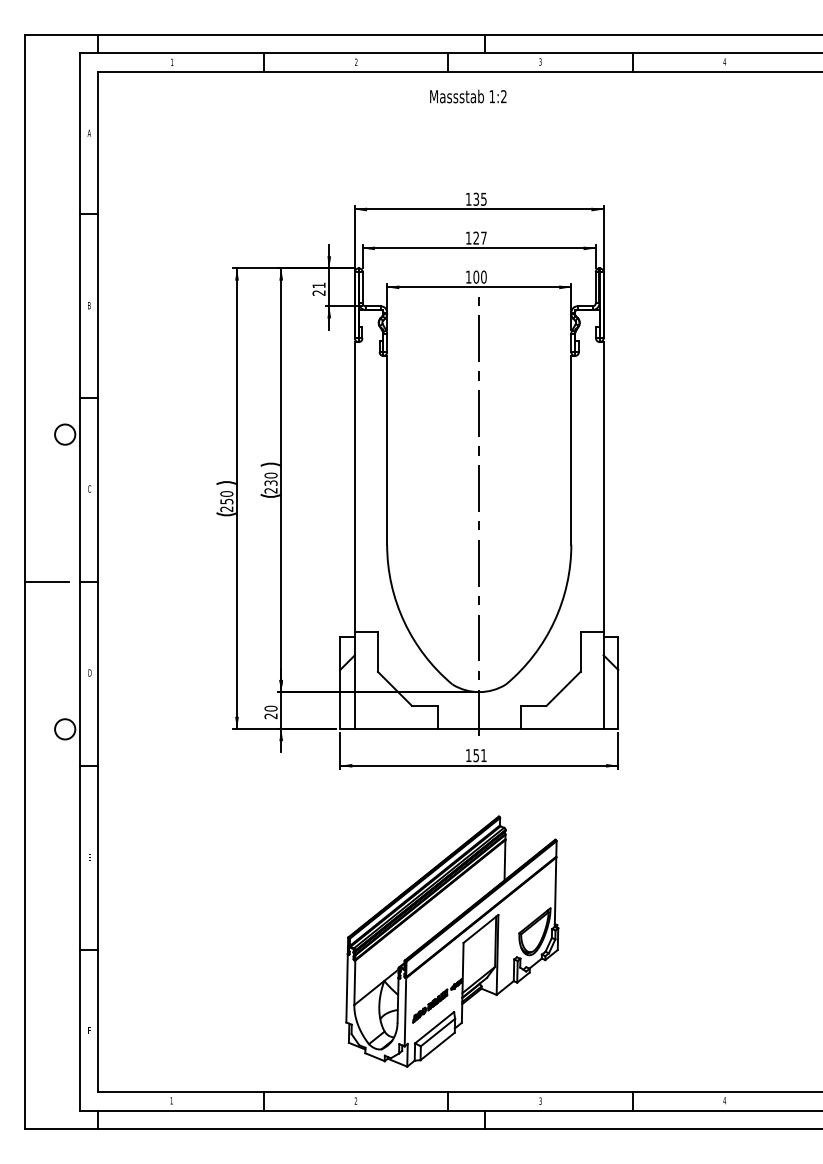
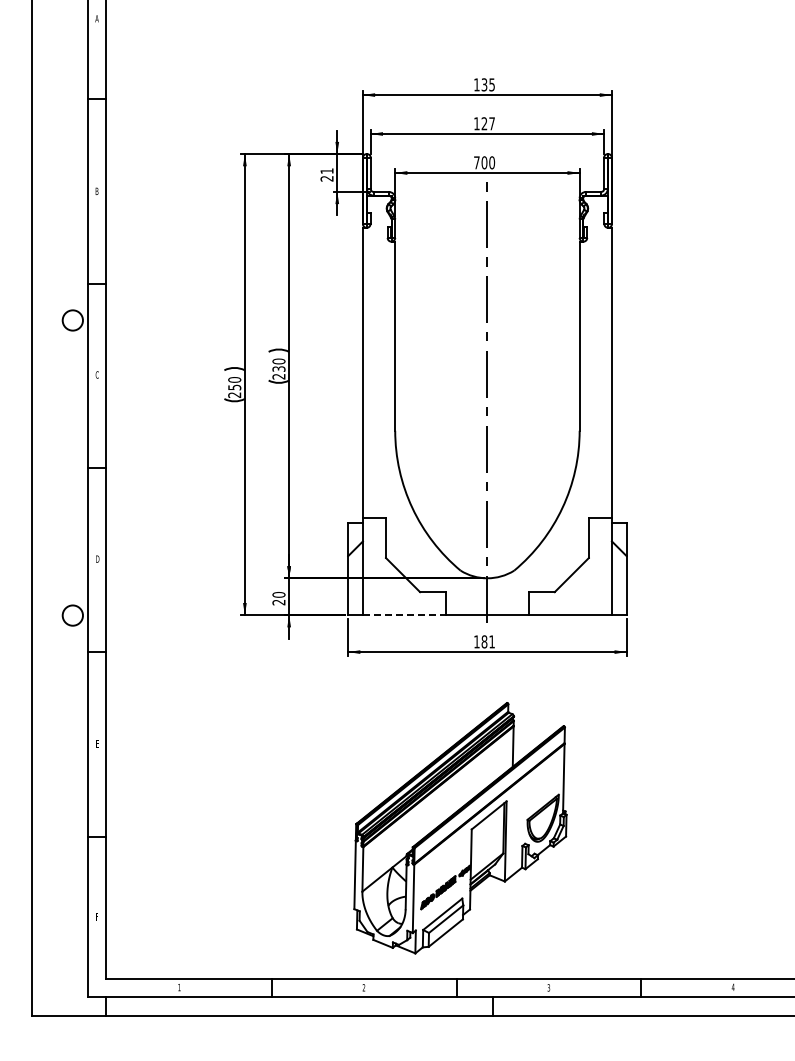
text: (468, 276) -> (476, 162), 100 -> 700
line: (46, 582) -> (54, 468), removed
line: (396, 728) -> (404, 614), solid -> dashed
text: (476, 755) -> (484, 641), 151 -> 181

